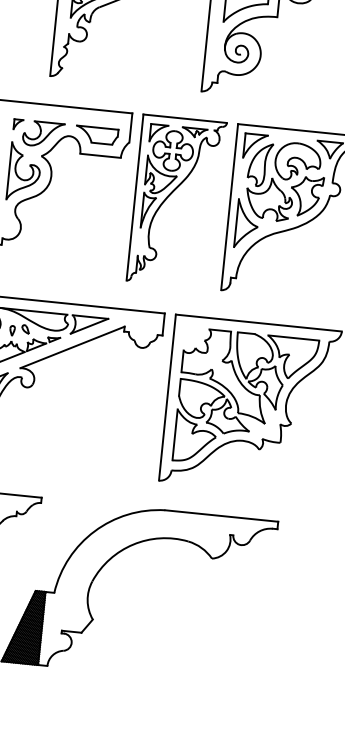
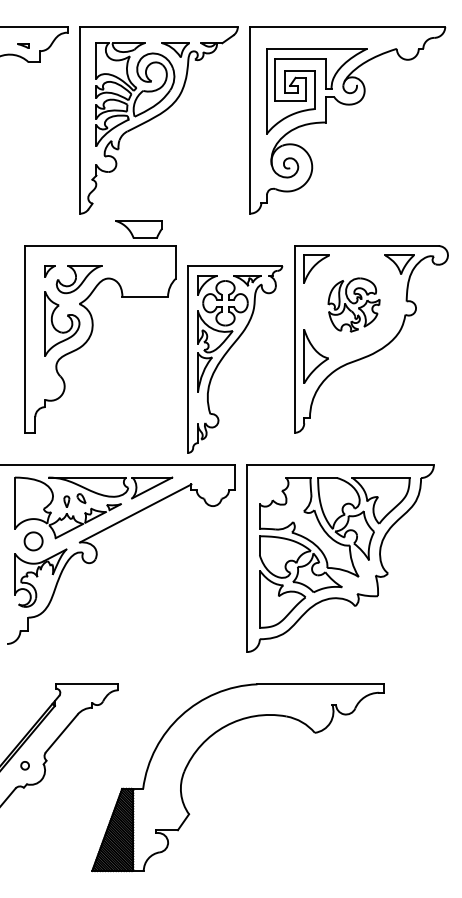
part: (96, 135) -> (138, 229), moved
part: (284, 181) -> (353, 304), size x0.6
part: (170, 195) -> (227, 353), moved

